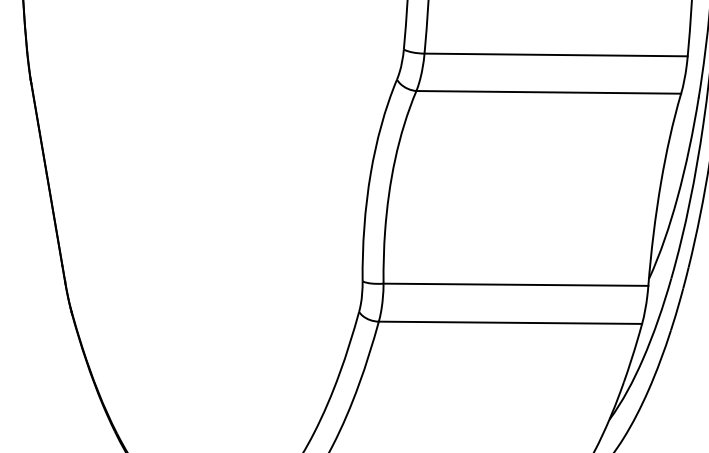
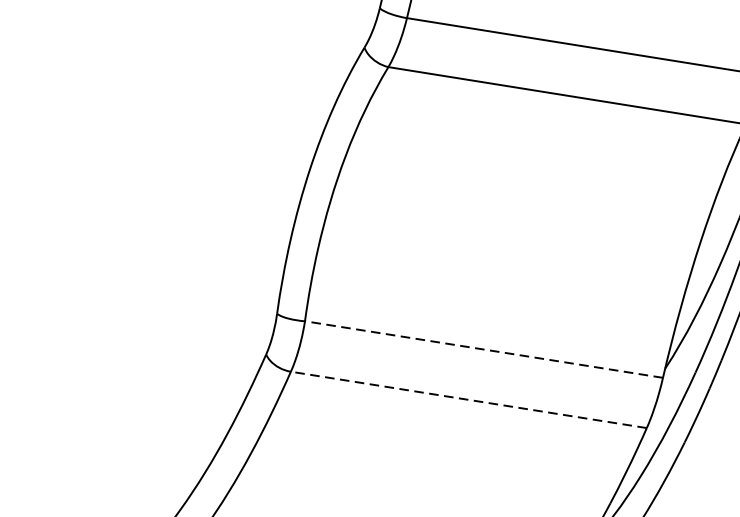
line: (515, 284) -> (483, 349), solid -> dashed
line: (510, 322) -> (468, 399), solid -> dashed

